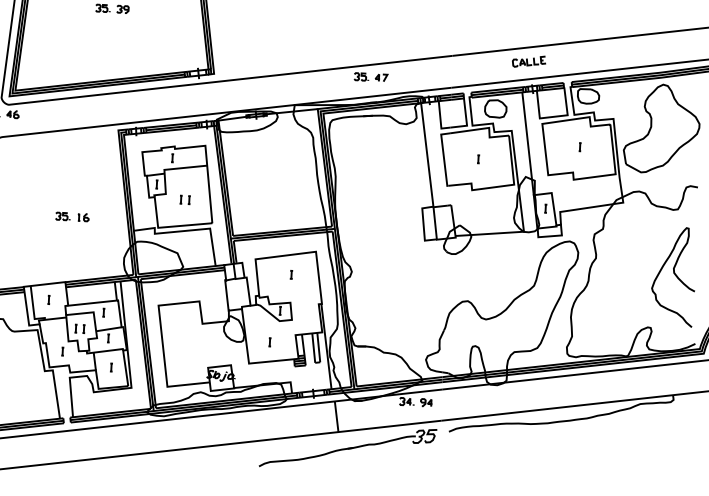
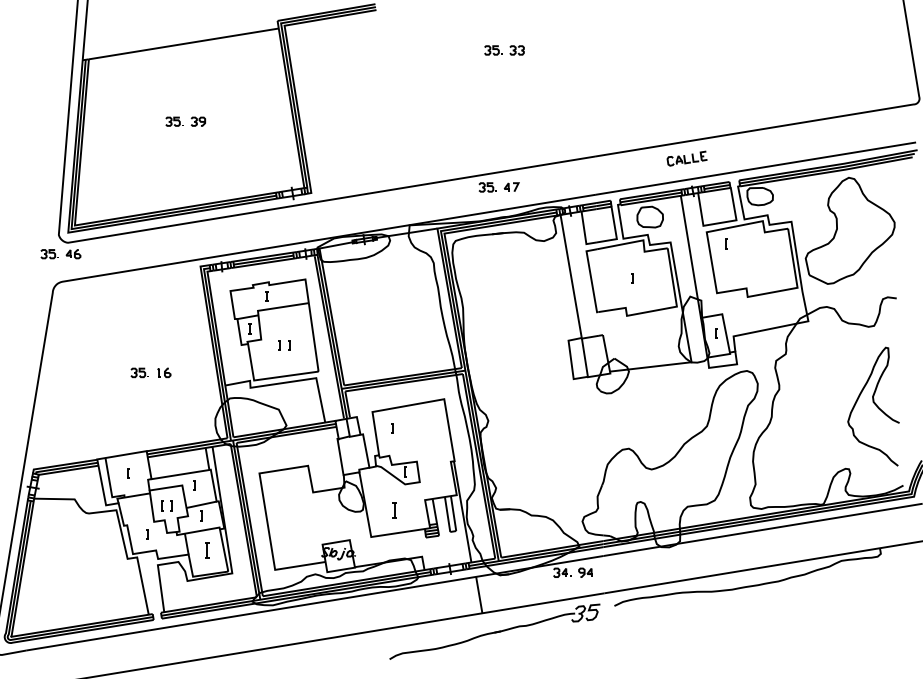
line: (580, 147) -> (726, 243), moved
part: (291, 275) -> (392, 428), moved
part: (269, 341) -> (394, 509), size x1.6
part: (110, 367) -> (206, 550), size x1.6

